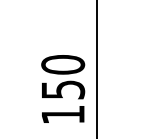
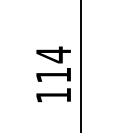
text: (62, 76) -> (53, 64), 150 -> 114

